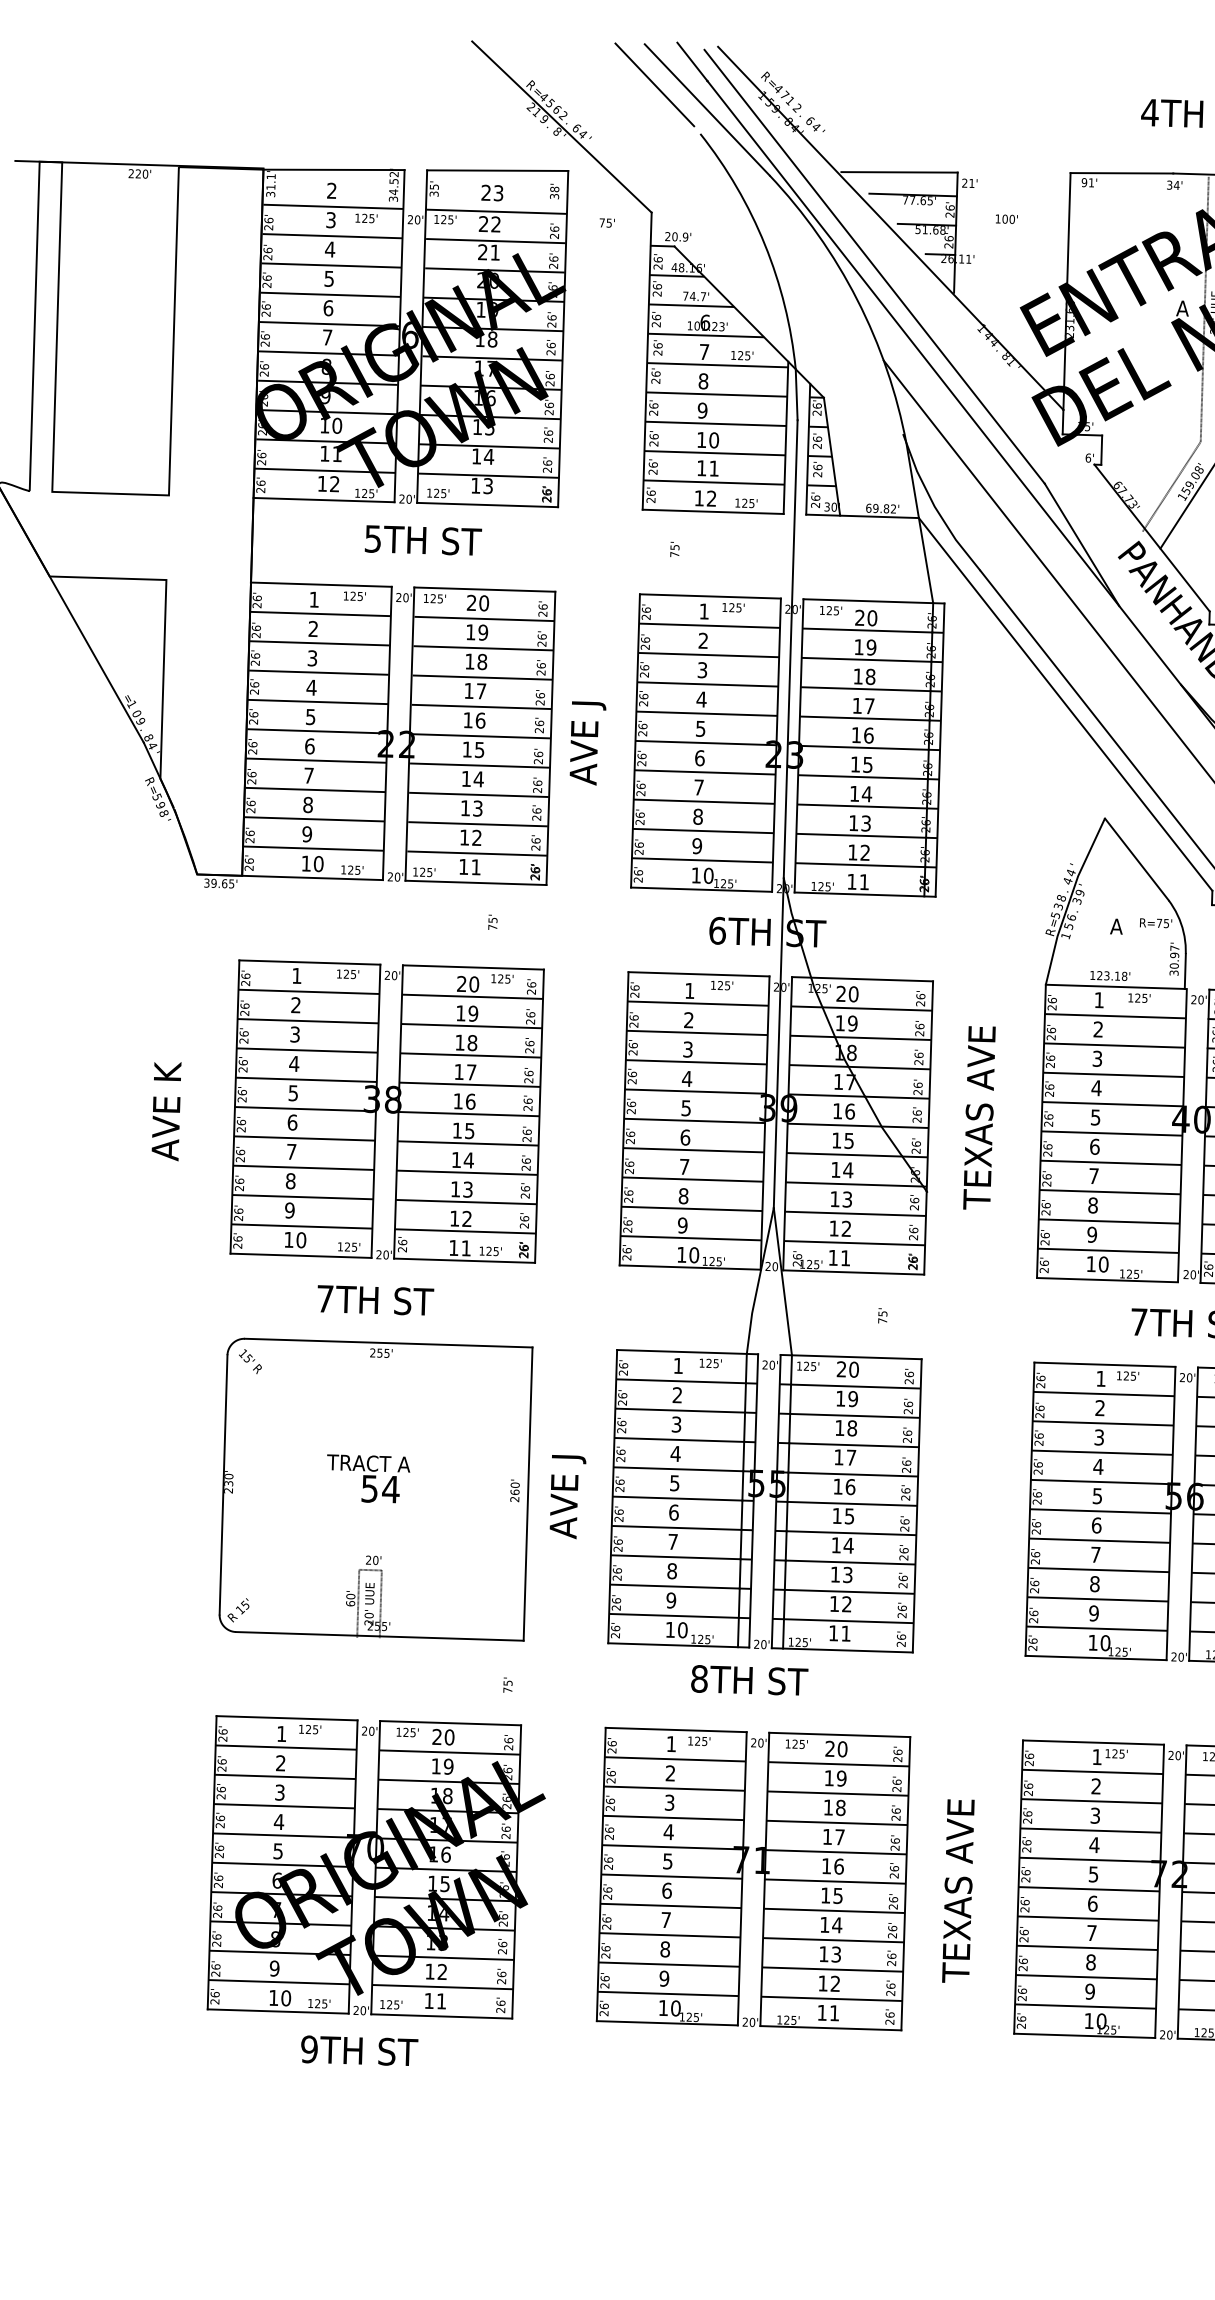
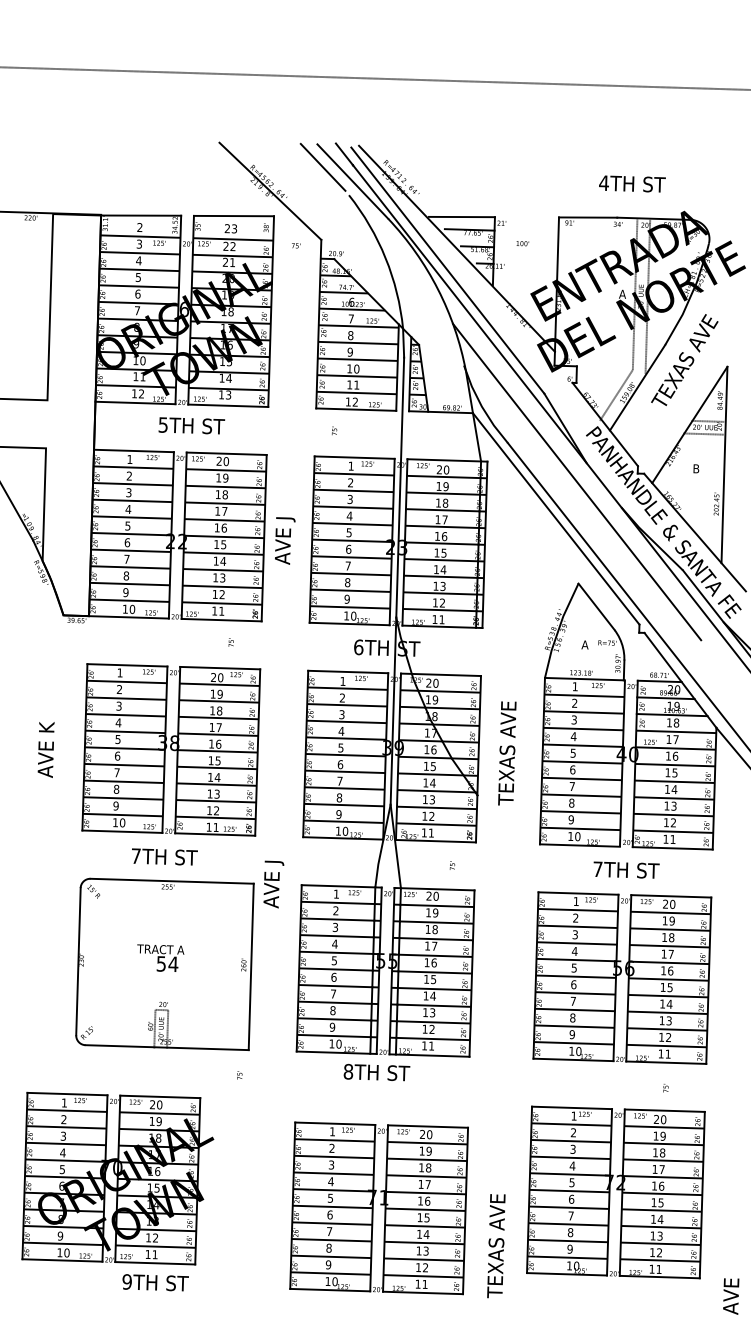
text: (567, 1496) -> (273, 884), moved
part: (375, 1867) -> (117, 1178), moved
part: (752, 1879) -> (378, 1208), moved
text: (958, 1891) -> (496, 1246), moved

